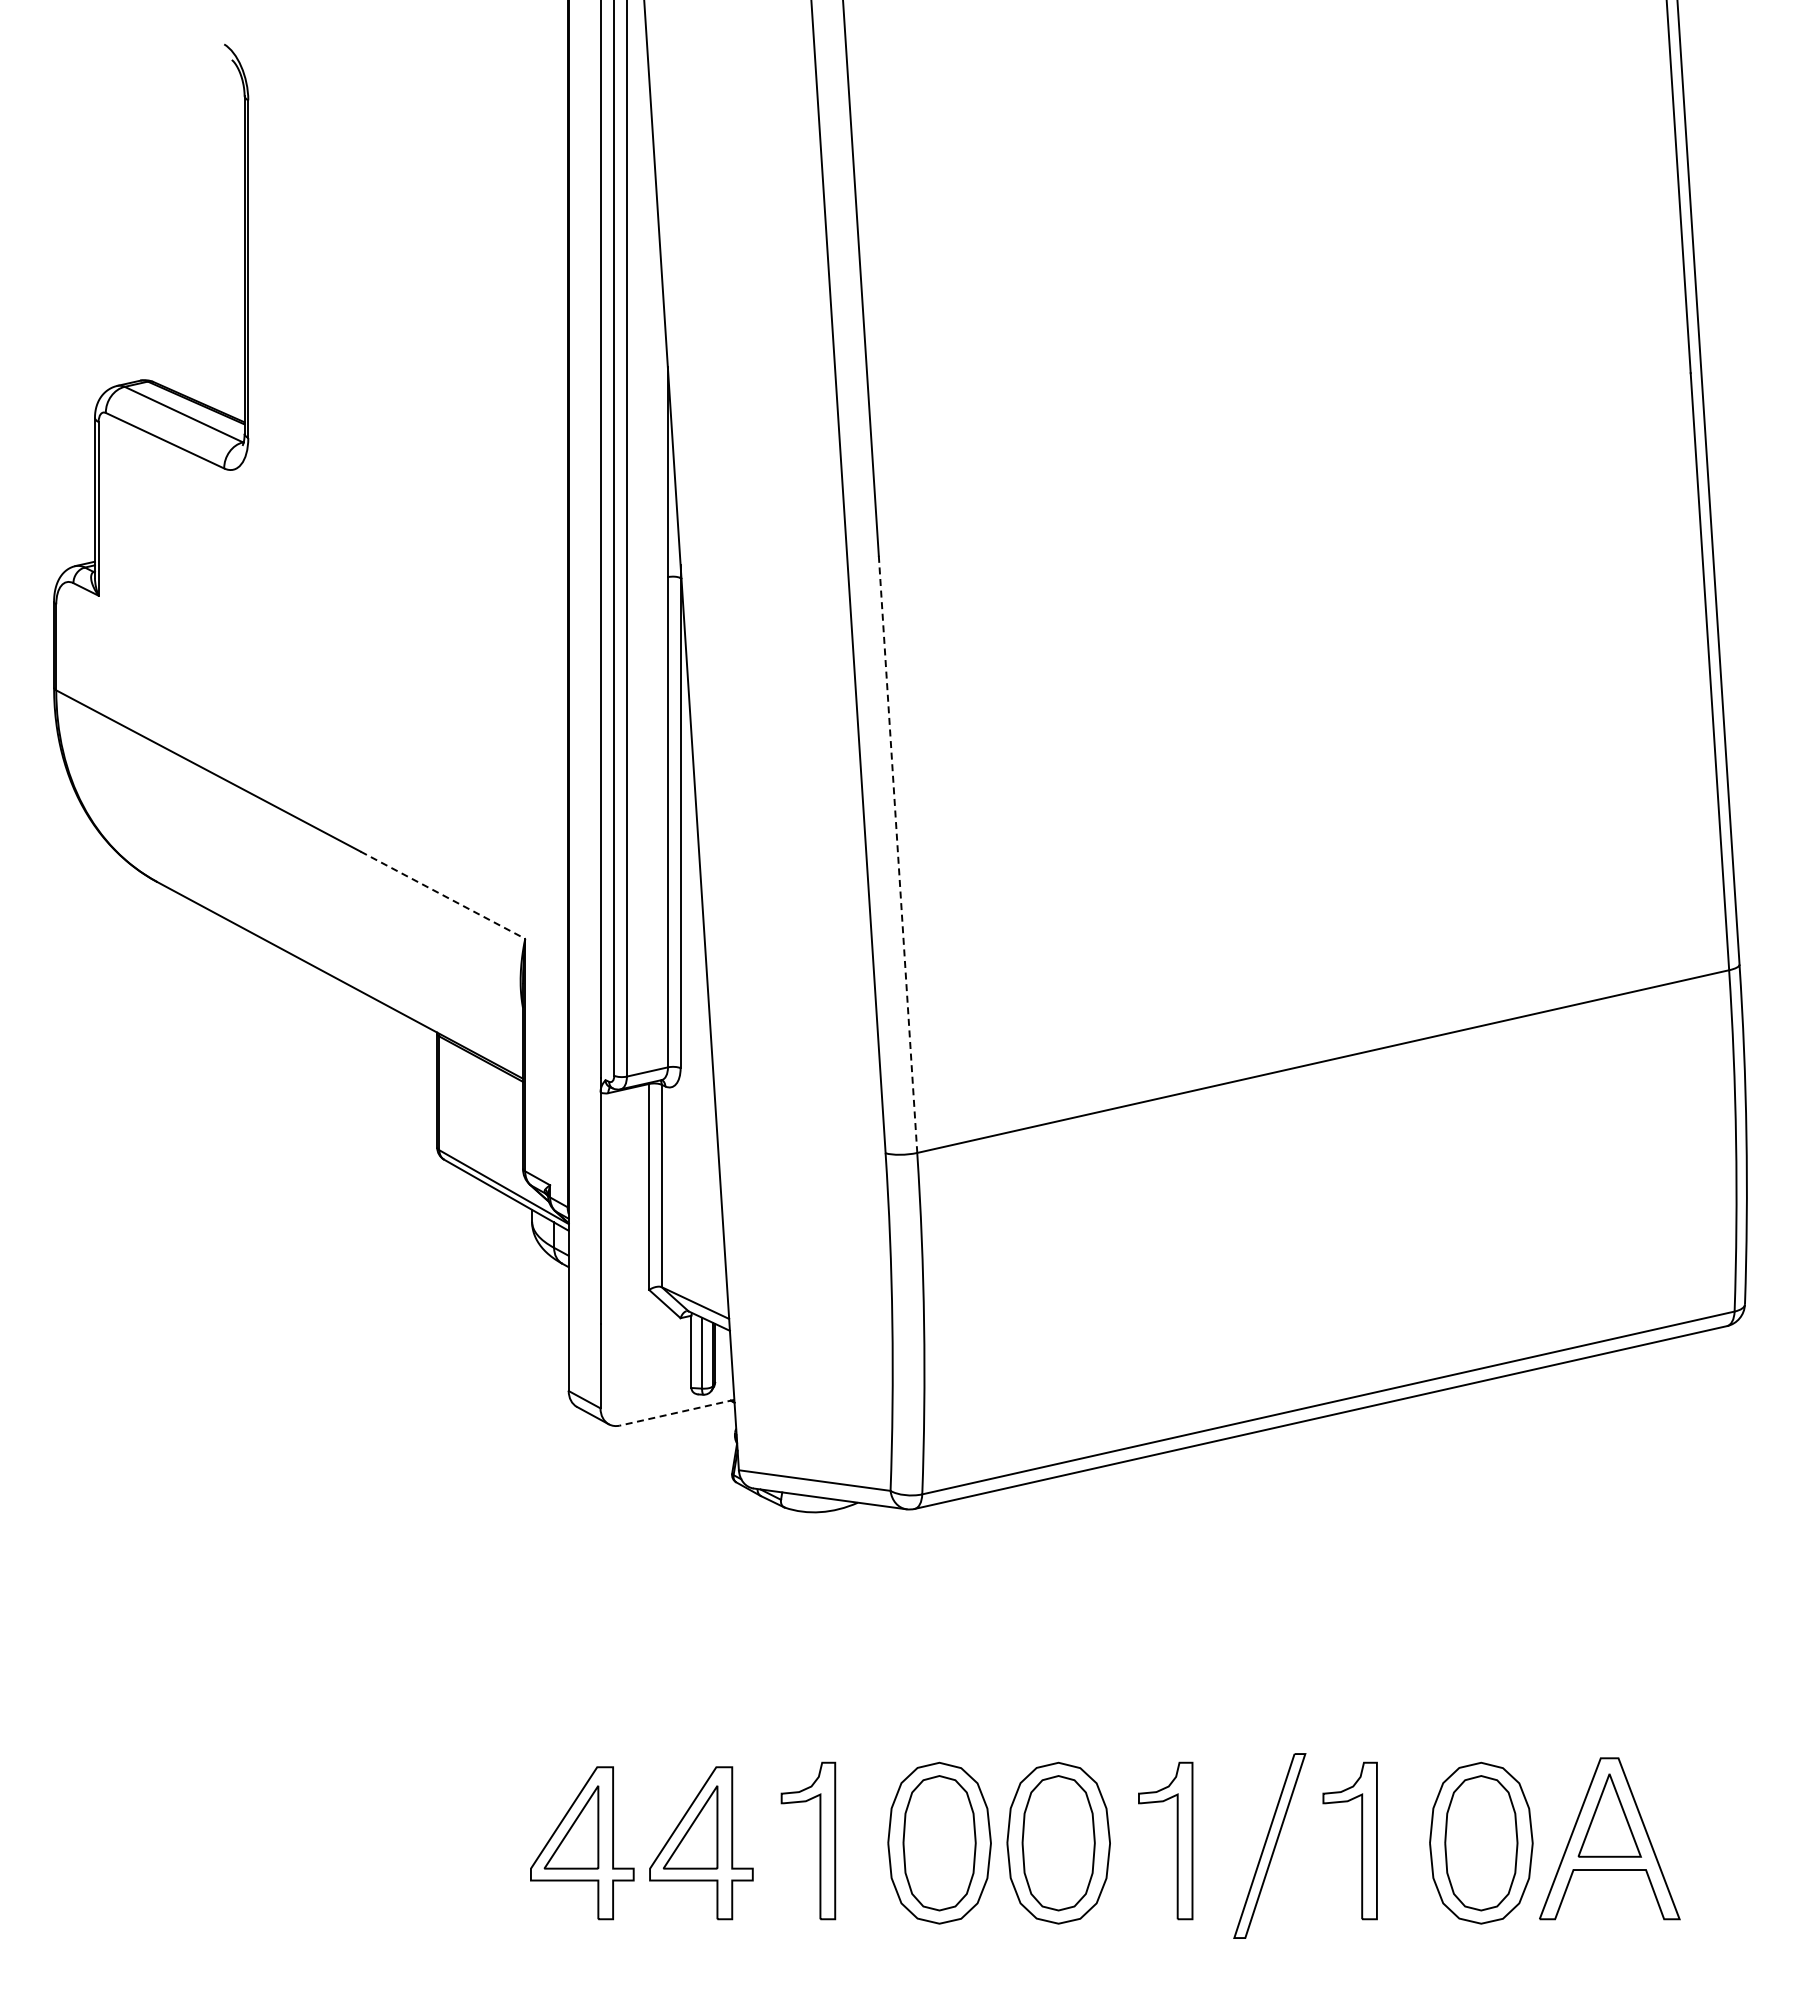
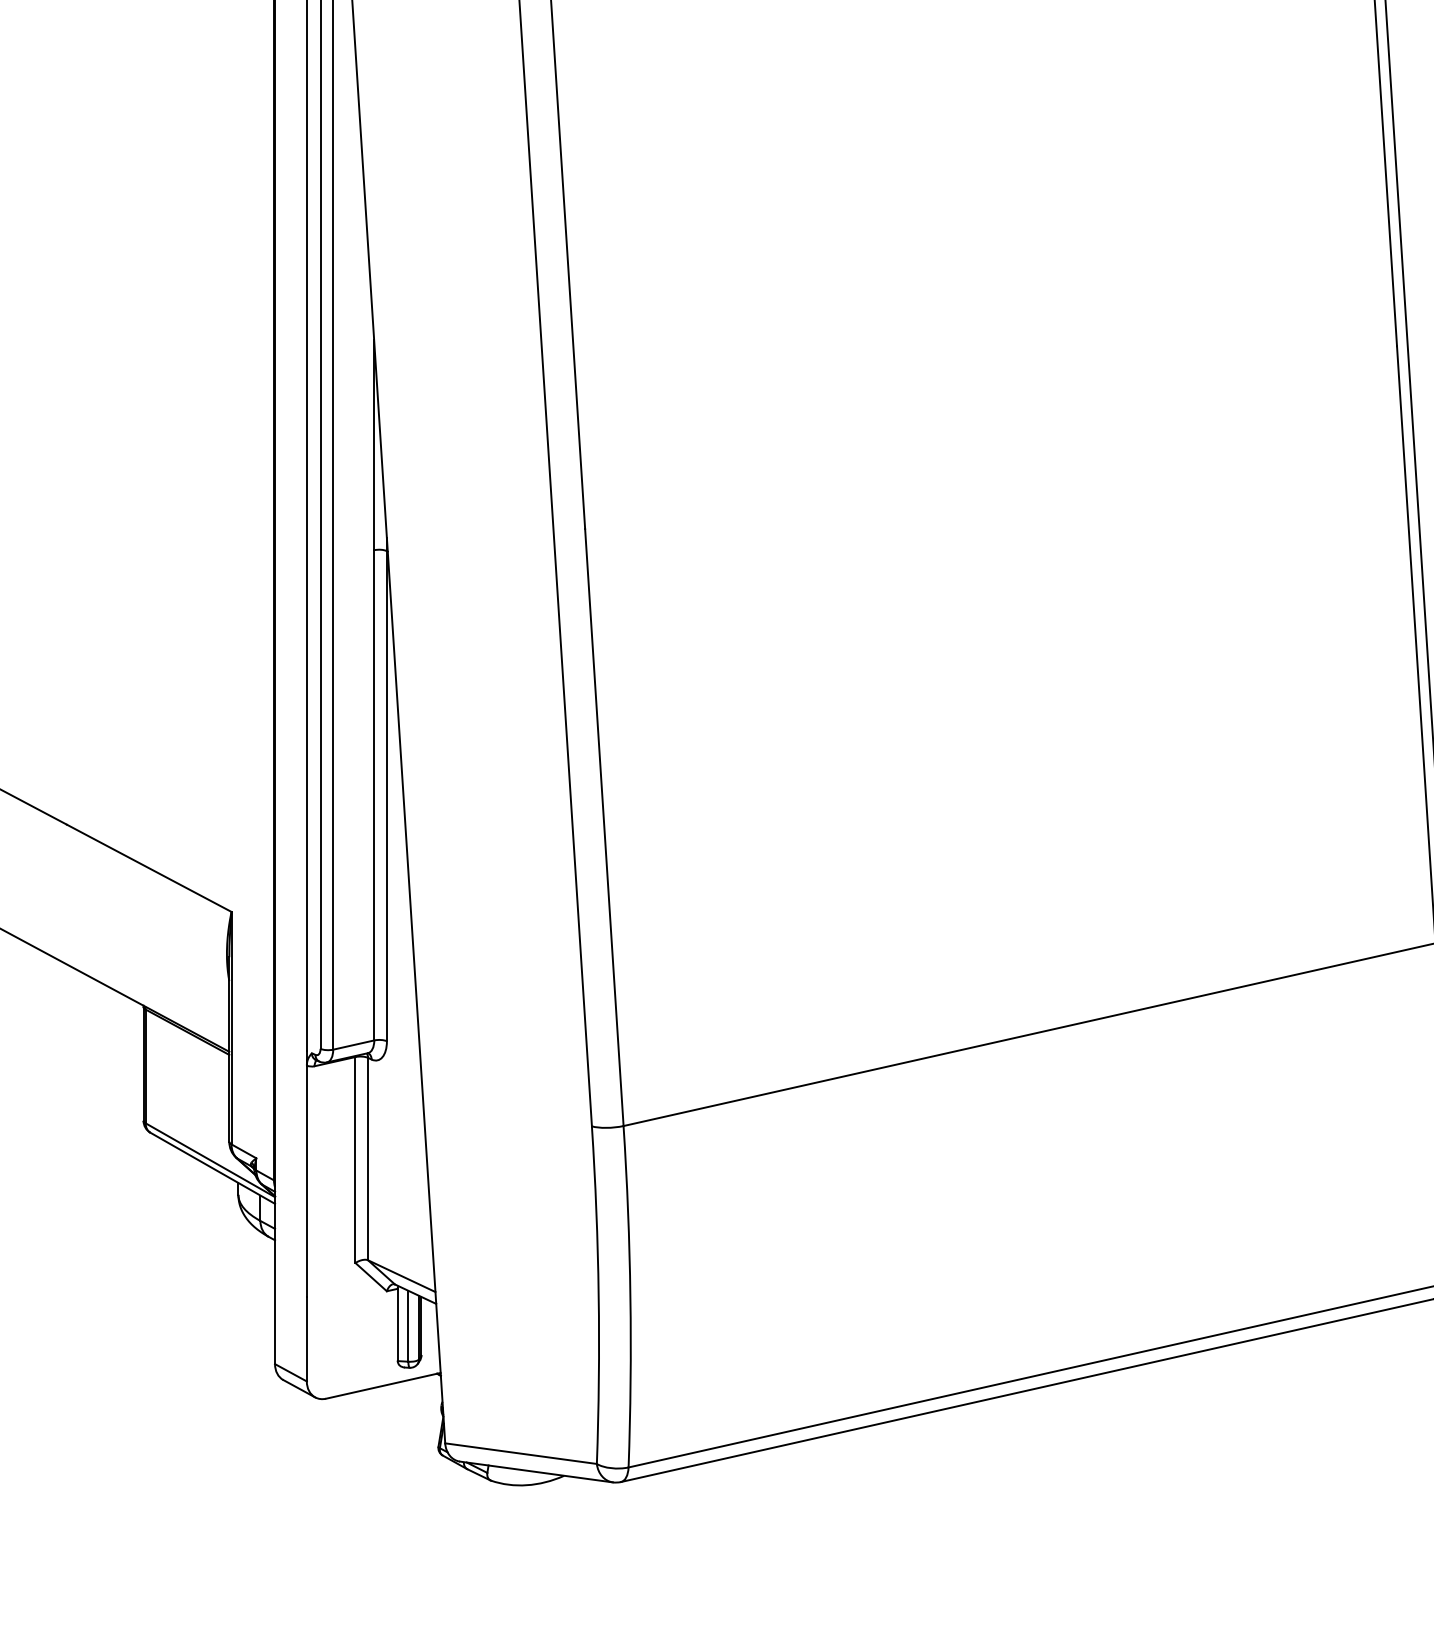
line: (898, 854) -> (604, 827), dashed -> solid
line: (443, 895) -> (149, 868), dashed -> solid
line: (677, 1412) -> (383, 1385), dashed -> solid

